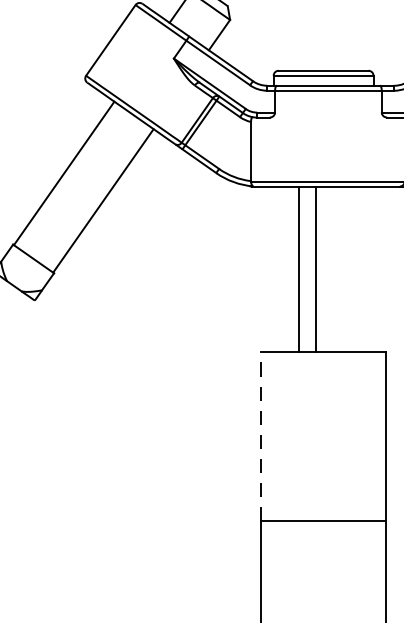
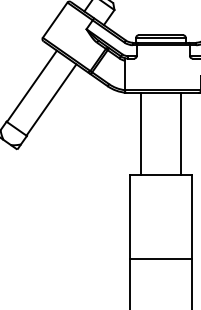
line: (298, 268) -> (180, 133), moved
line: (316, 268) -> (141, 133), moved
line: (260, 437) -> (129, 217), dashed -> solid

